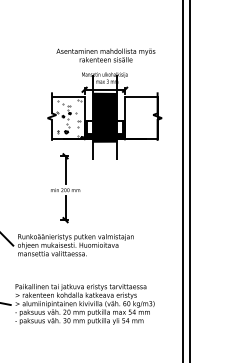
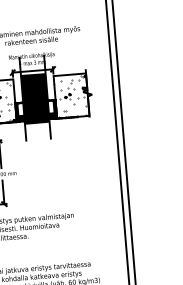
hatch: (141, 118) -> (71, 96), added

